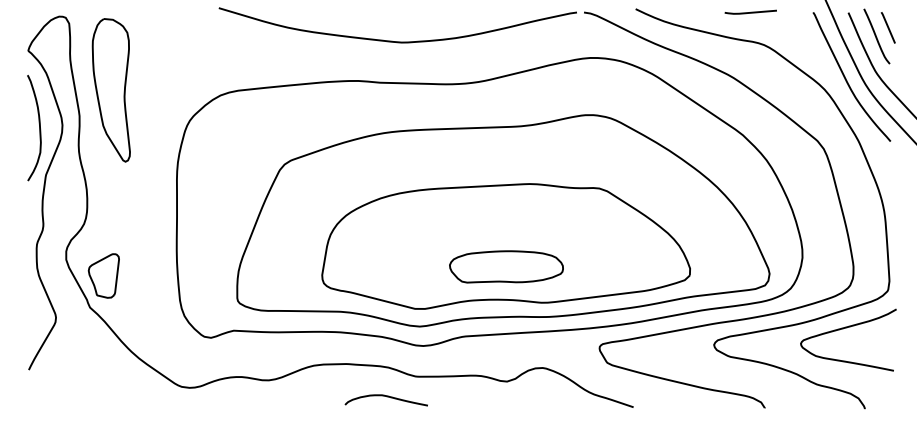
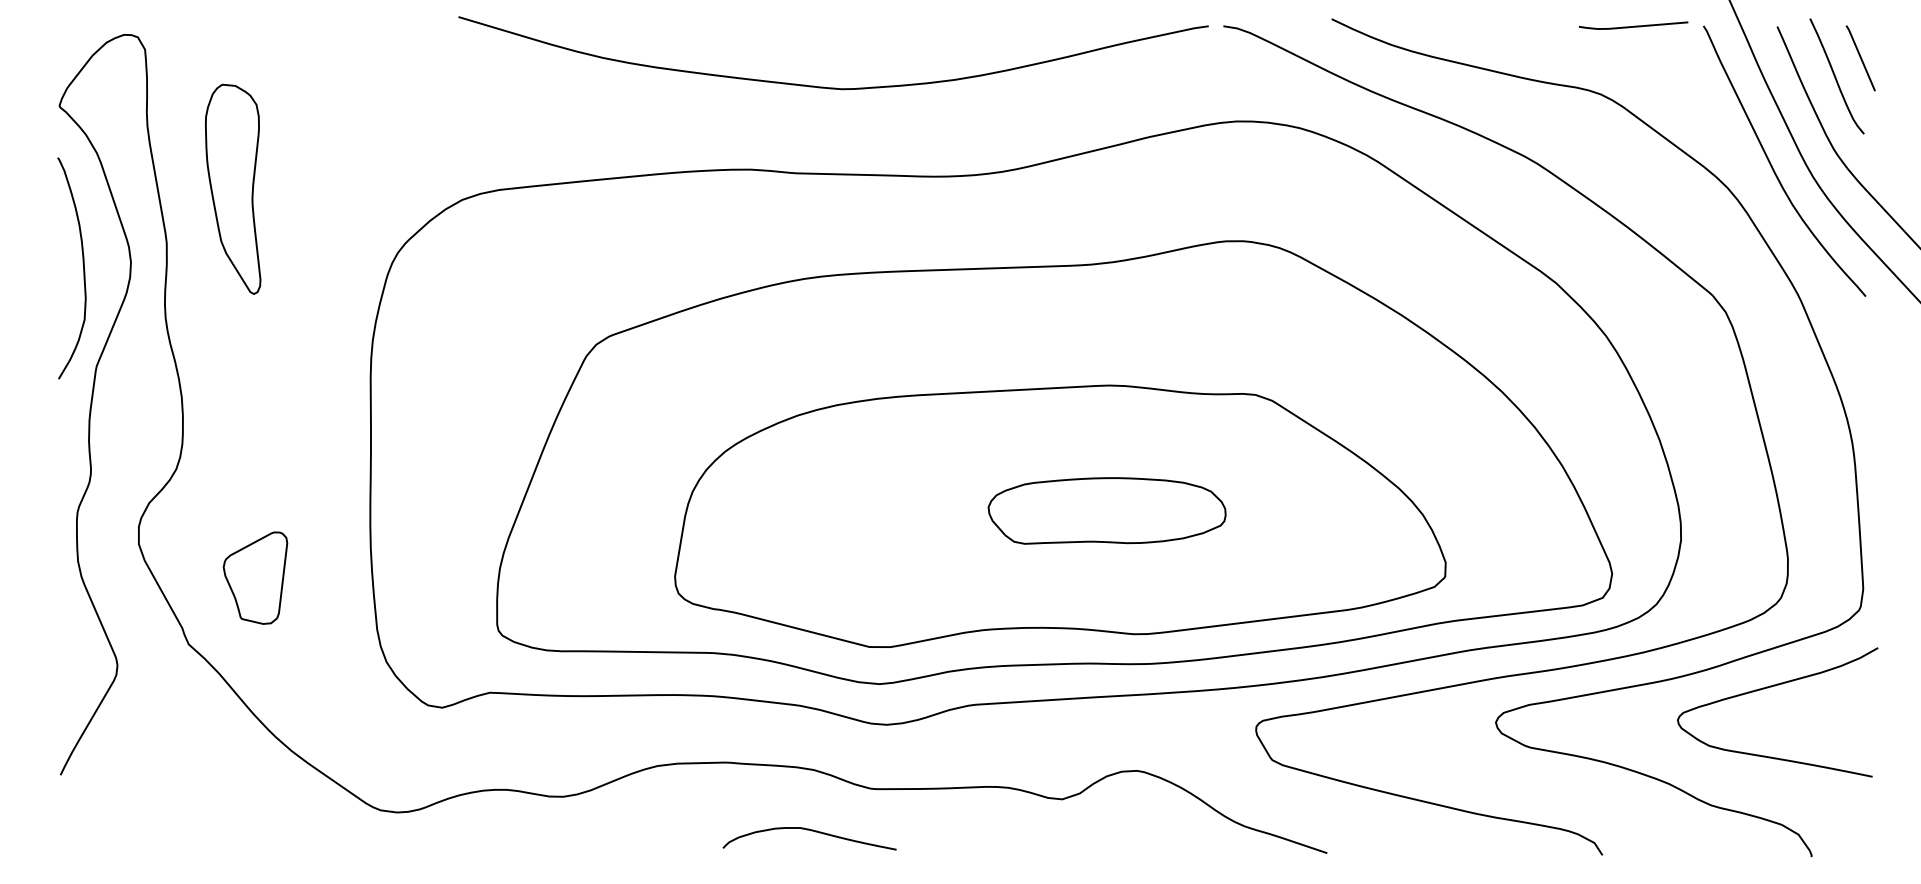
line: (750, 11) -> (1632, 24), moved
part: (110, 90) -> (231, 189), size x0.7
part: (506, 266) -> (1107, 510), moved
part: (103, 275) -> (254, 577), moved

